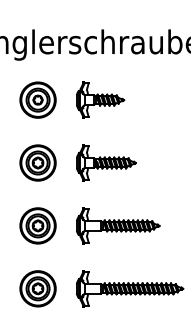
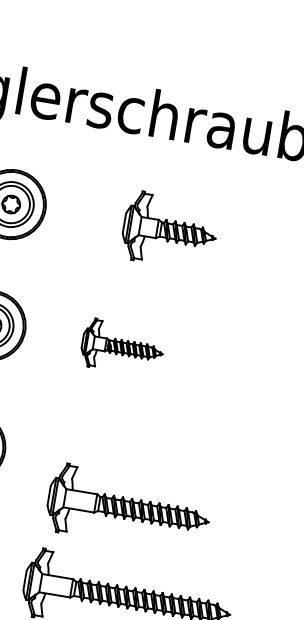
part: (100, 99) -> (170, 229), moved
part: (106, 162) -> (123, 346), size x0.7
part: (118, 225) -> (129, 508), moved

